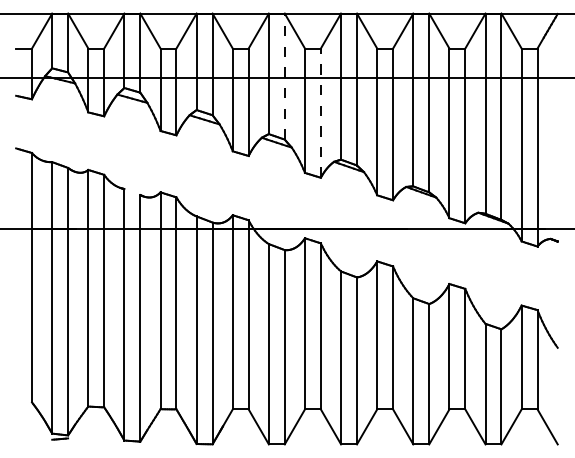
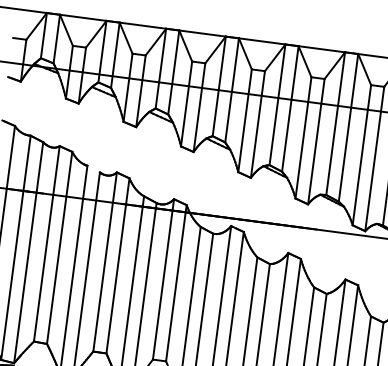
line: (284, 76) -> (231, 90), dashed -> solid
line: (320, 113) -> (257, 124), dashed -> solid

